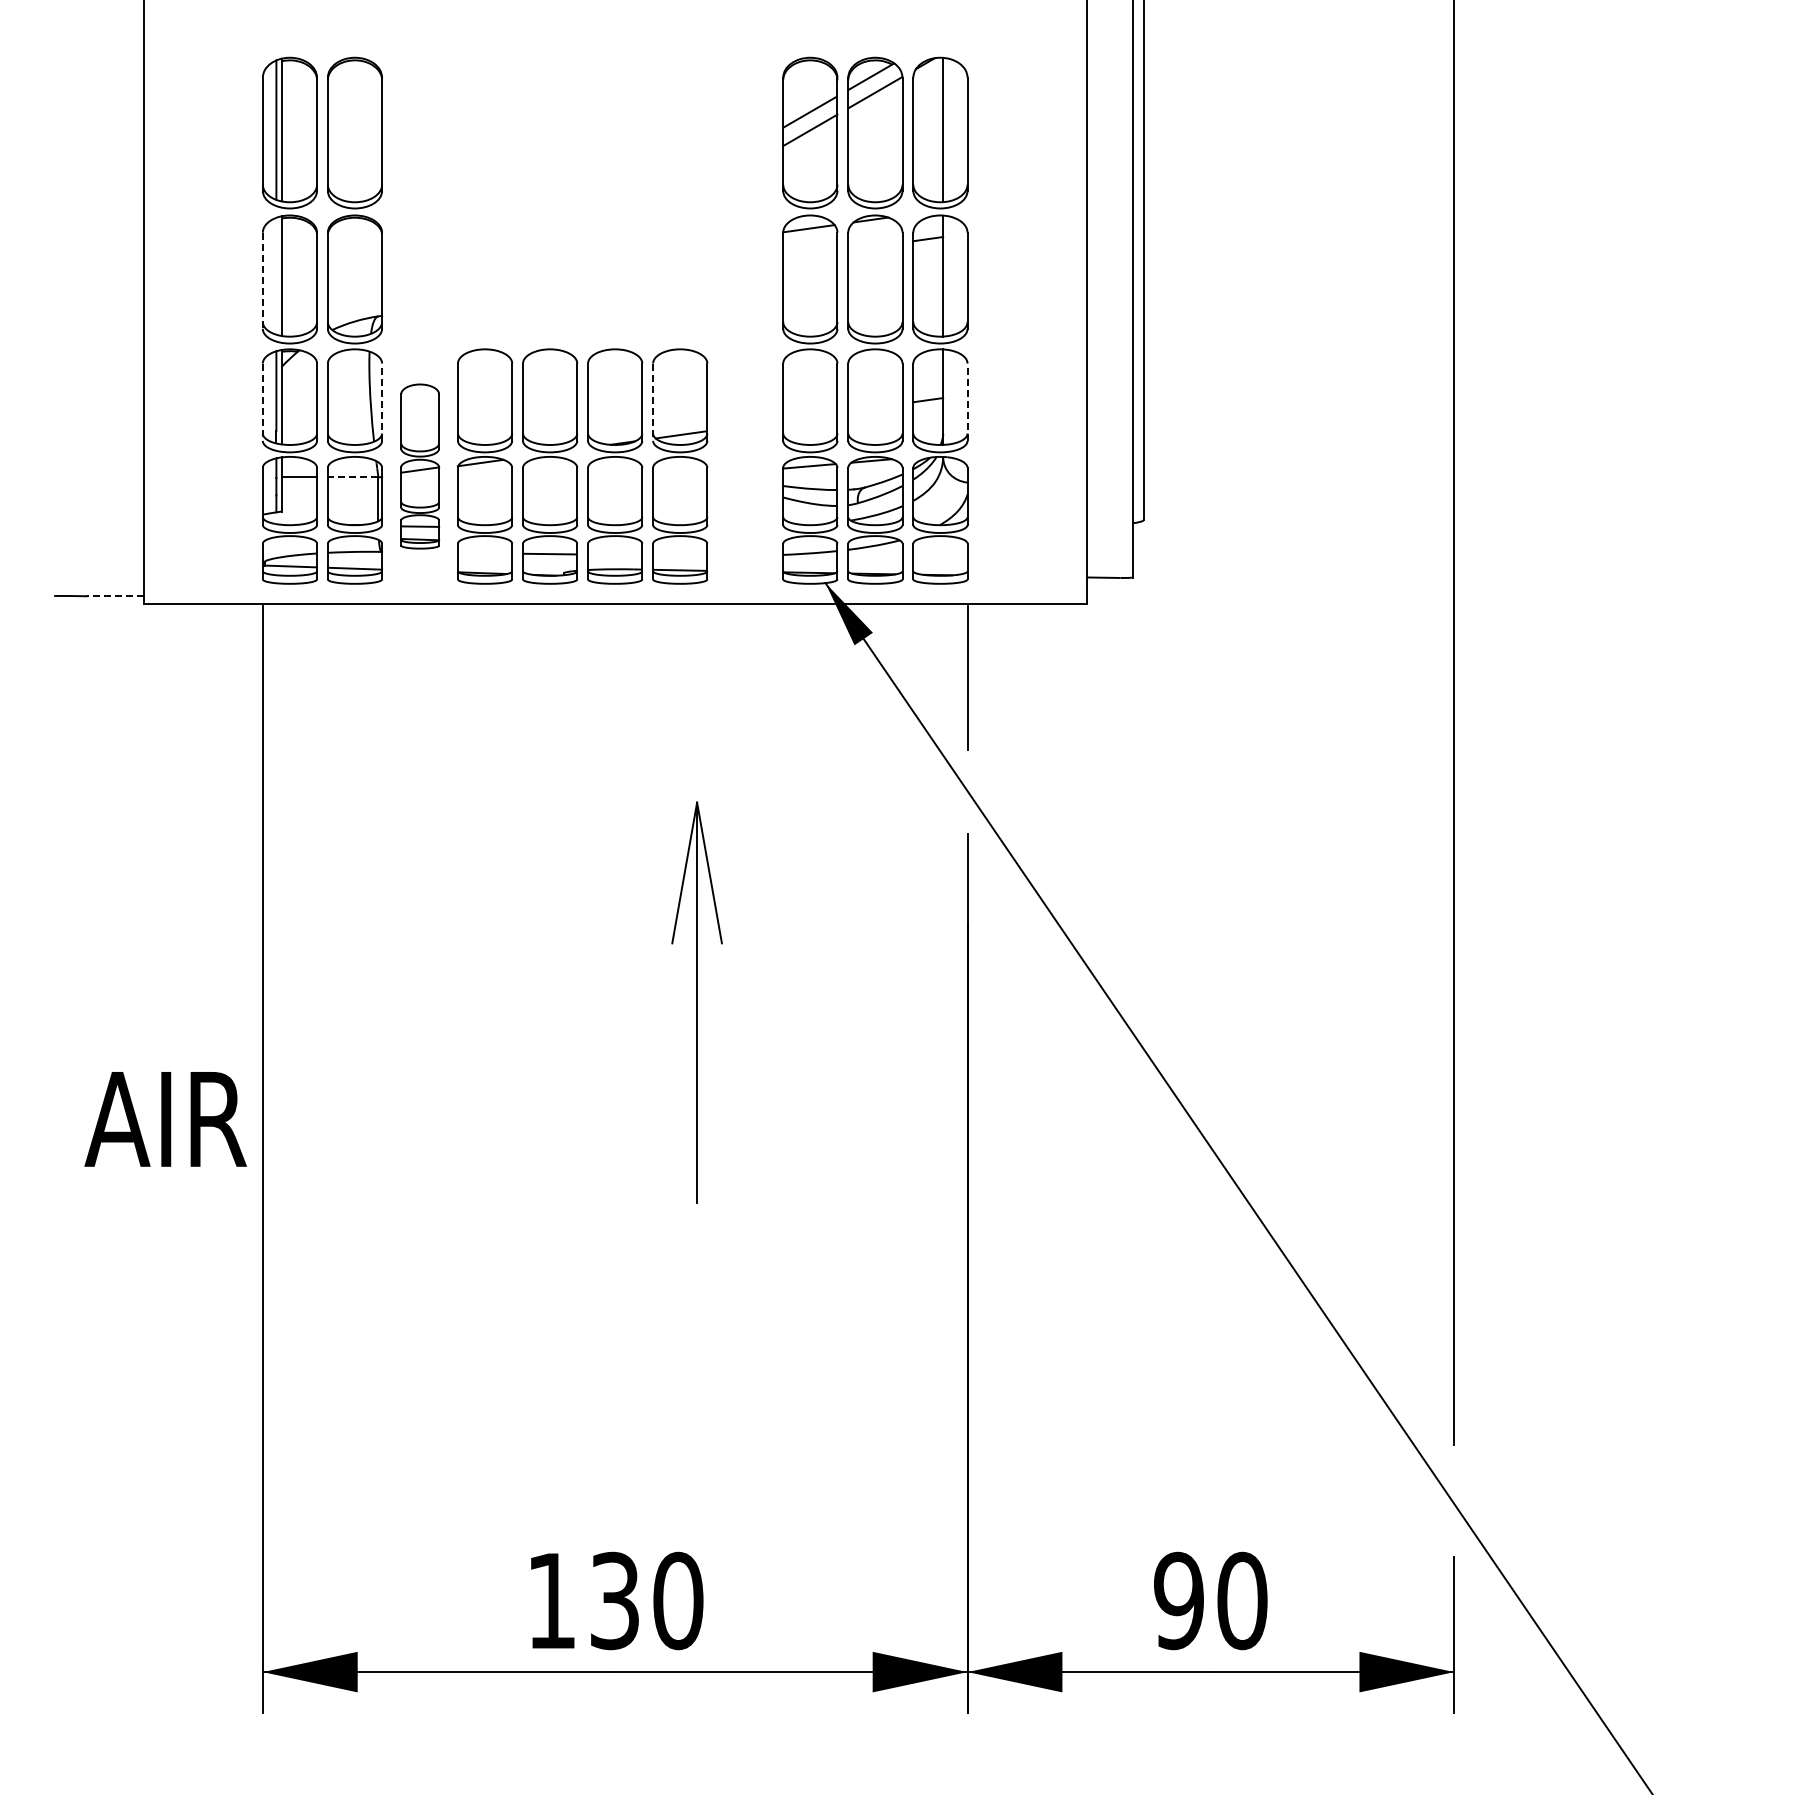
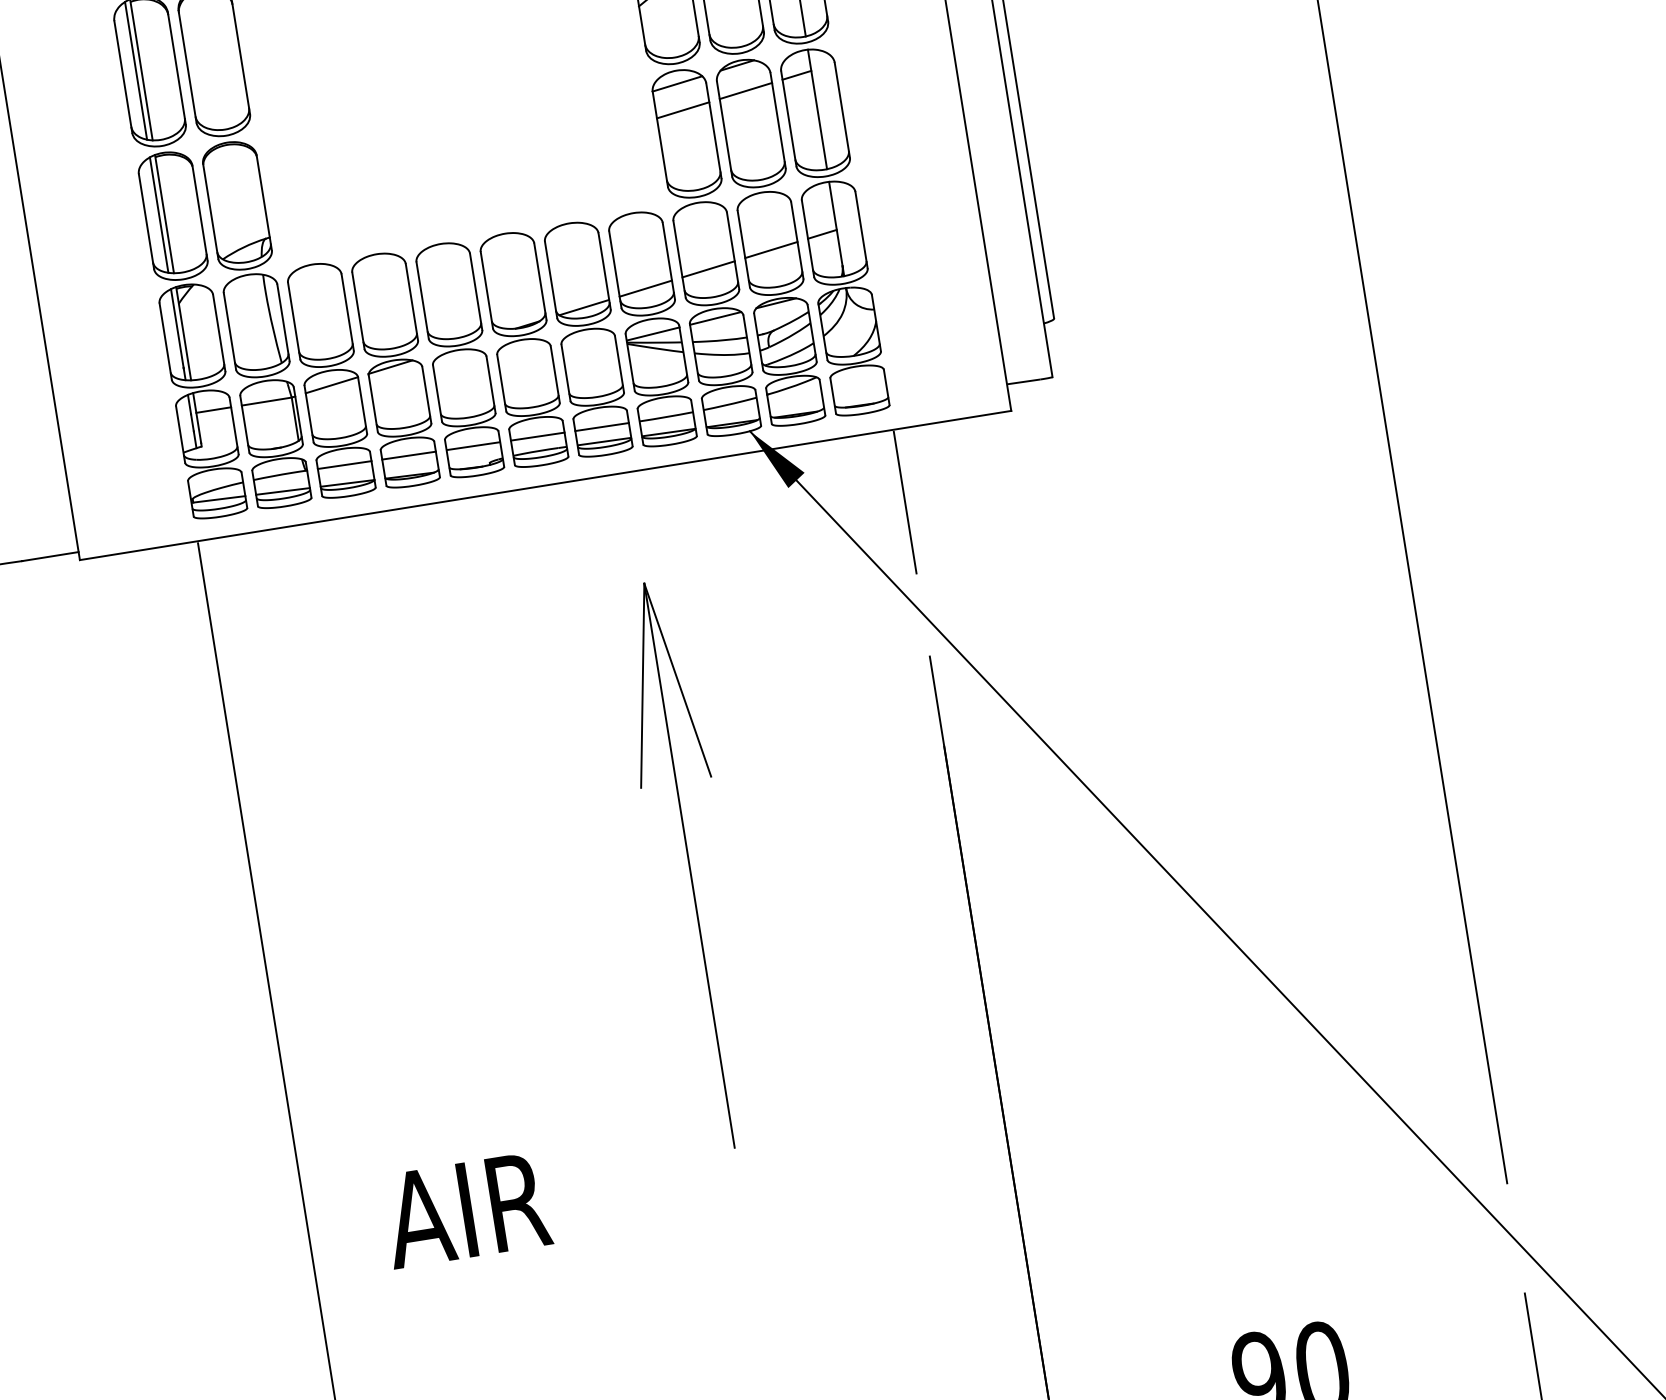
line: (875, 246) -> (746, 90), added
line: (810, 255) -> (683, 110), added
line: (276, 275) -> (159, 214), added
line: (262, 281) -> (146, 222), dashed -> solid
line: (262, 402) -> (165, 341), dashed -> solid
line: (382, 402) -> (283, 322), dashed -> solid
line: (653, 402) -> (551, 280), dashed -> solid
line: (967, 402) -> (861, 230), dashed -> solid
line: (875, 407) -> (771, 249), added
line: (810, 416) -> (708, 269), added
part: (420, 466) -> (331, 380), size x1.43
part: (745, 466) -> (652, 328), added
line: (352, 477) -> (266, 401), dashed -> solid
line: (484, 552) -> (408, 454), added
line: (615, 554) -> (538, 436), added
line: (680, 555) -> (602, 426), added
line: (114, 596) -> (49, 556), dashed -> solid
part: (696, 1002) -> (688, 865), size x1.43
text: (165, 1119) -> (466, 1210), moved

